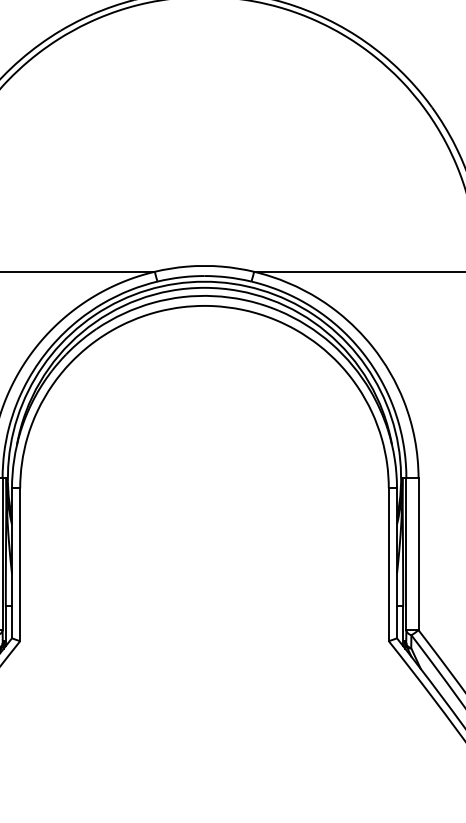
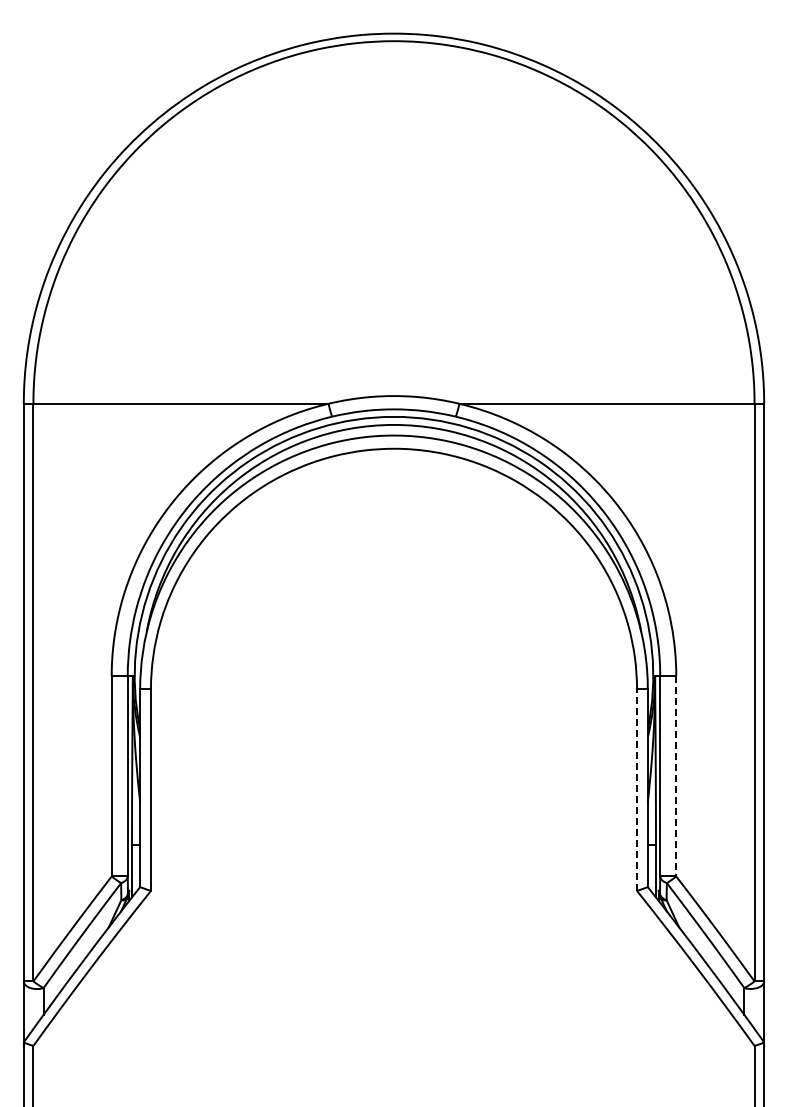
line: (418, 554) -> (676, 776), solid -> dashed
line: (389, 565) -> (637, 790), solid -> dashed

